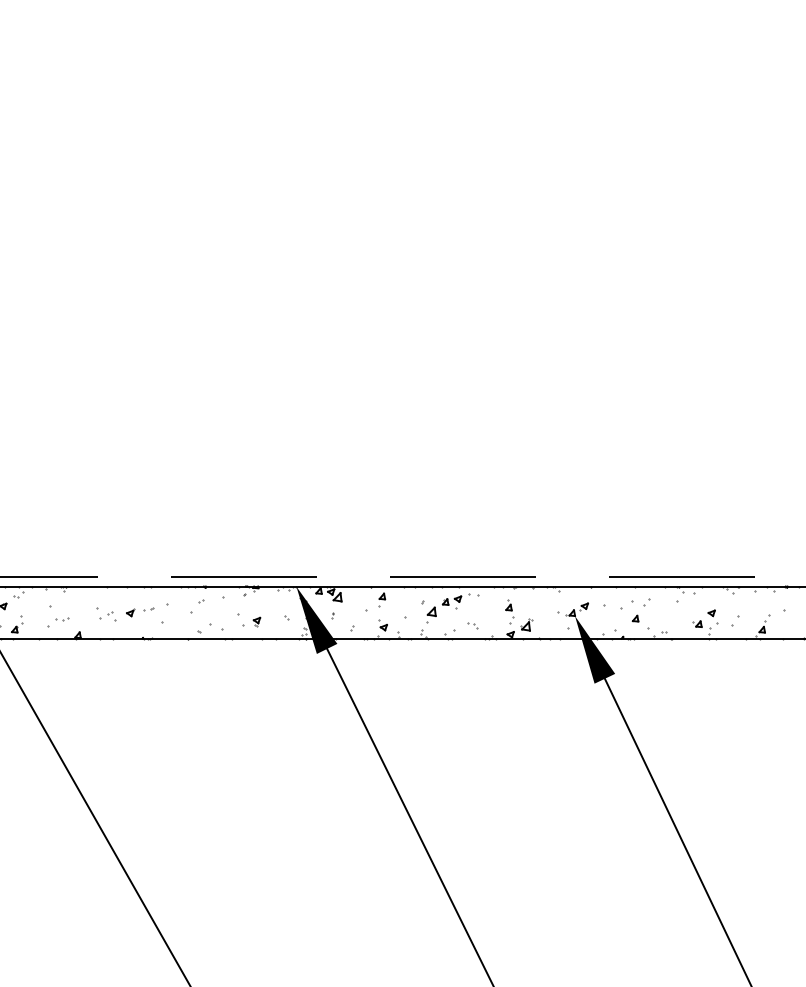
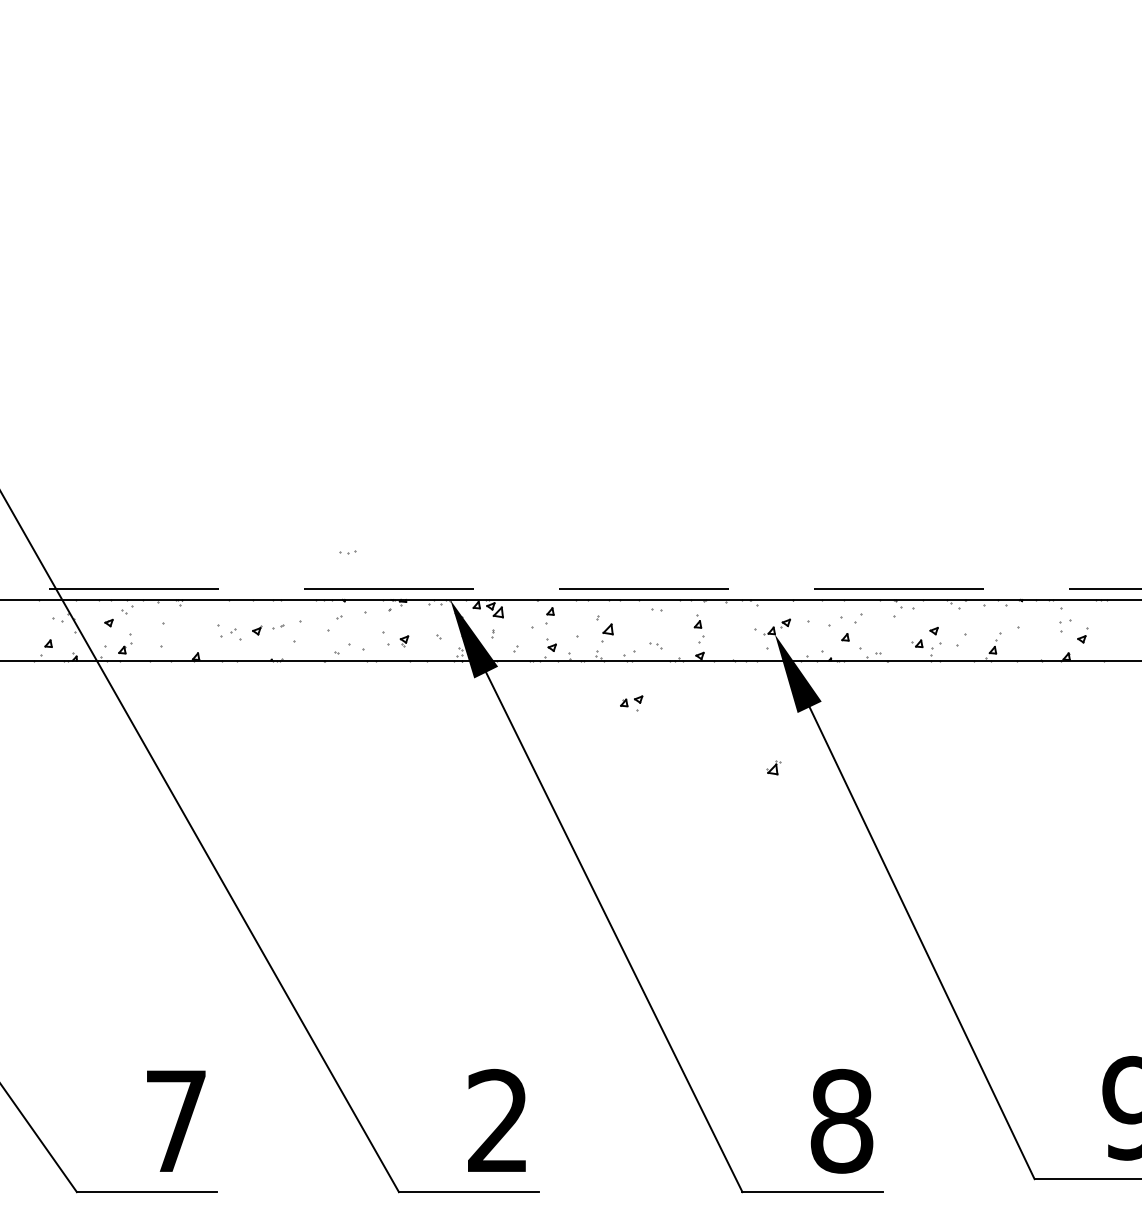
part: (451, 602) -> (631, 703), moved
part: (62, 619) -> (347, 552), moved
part: (526, 624) -> (773, 767), moved

